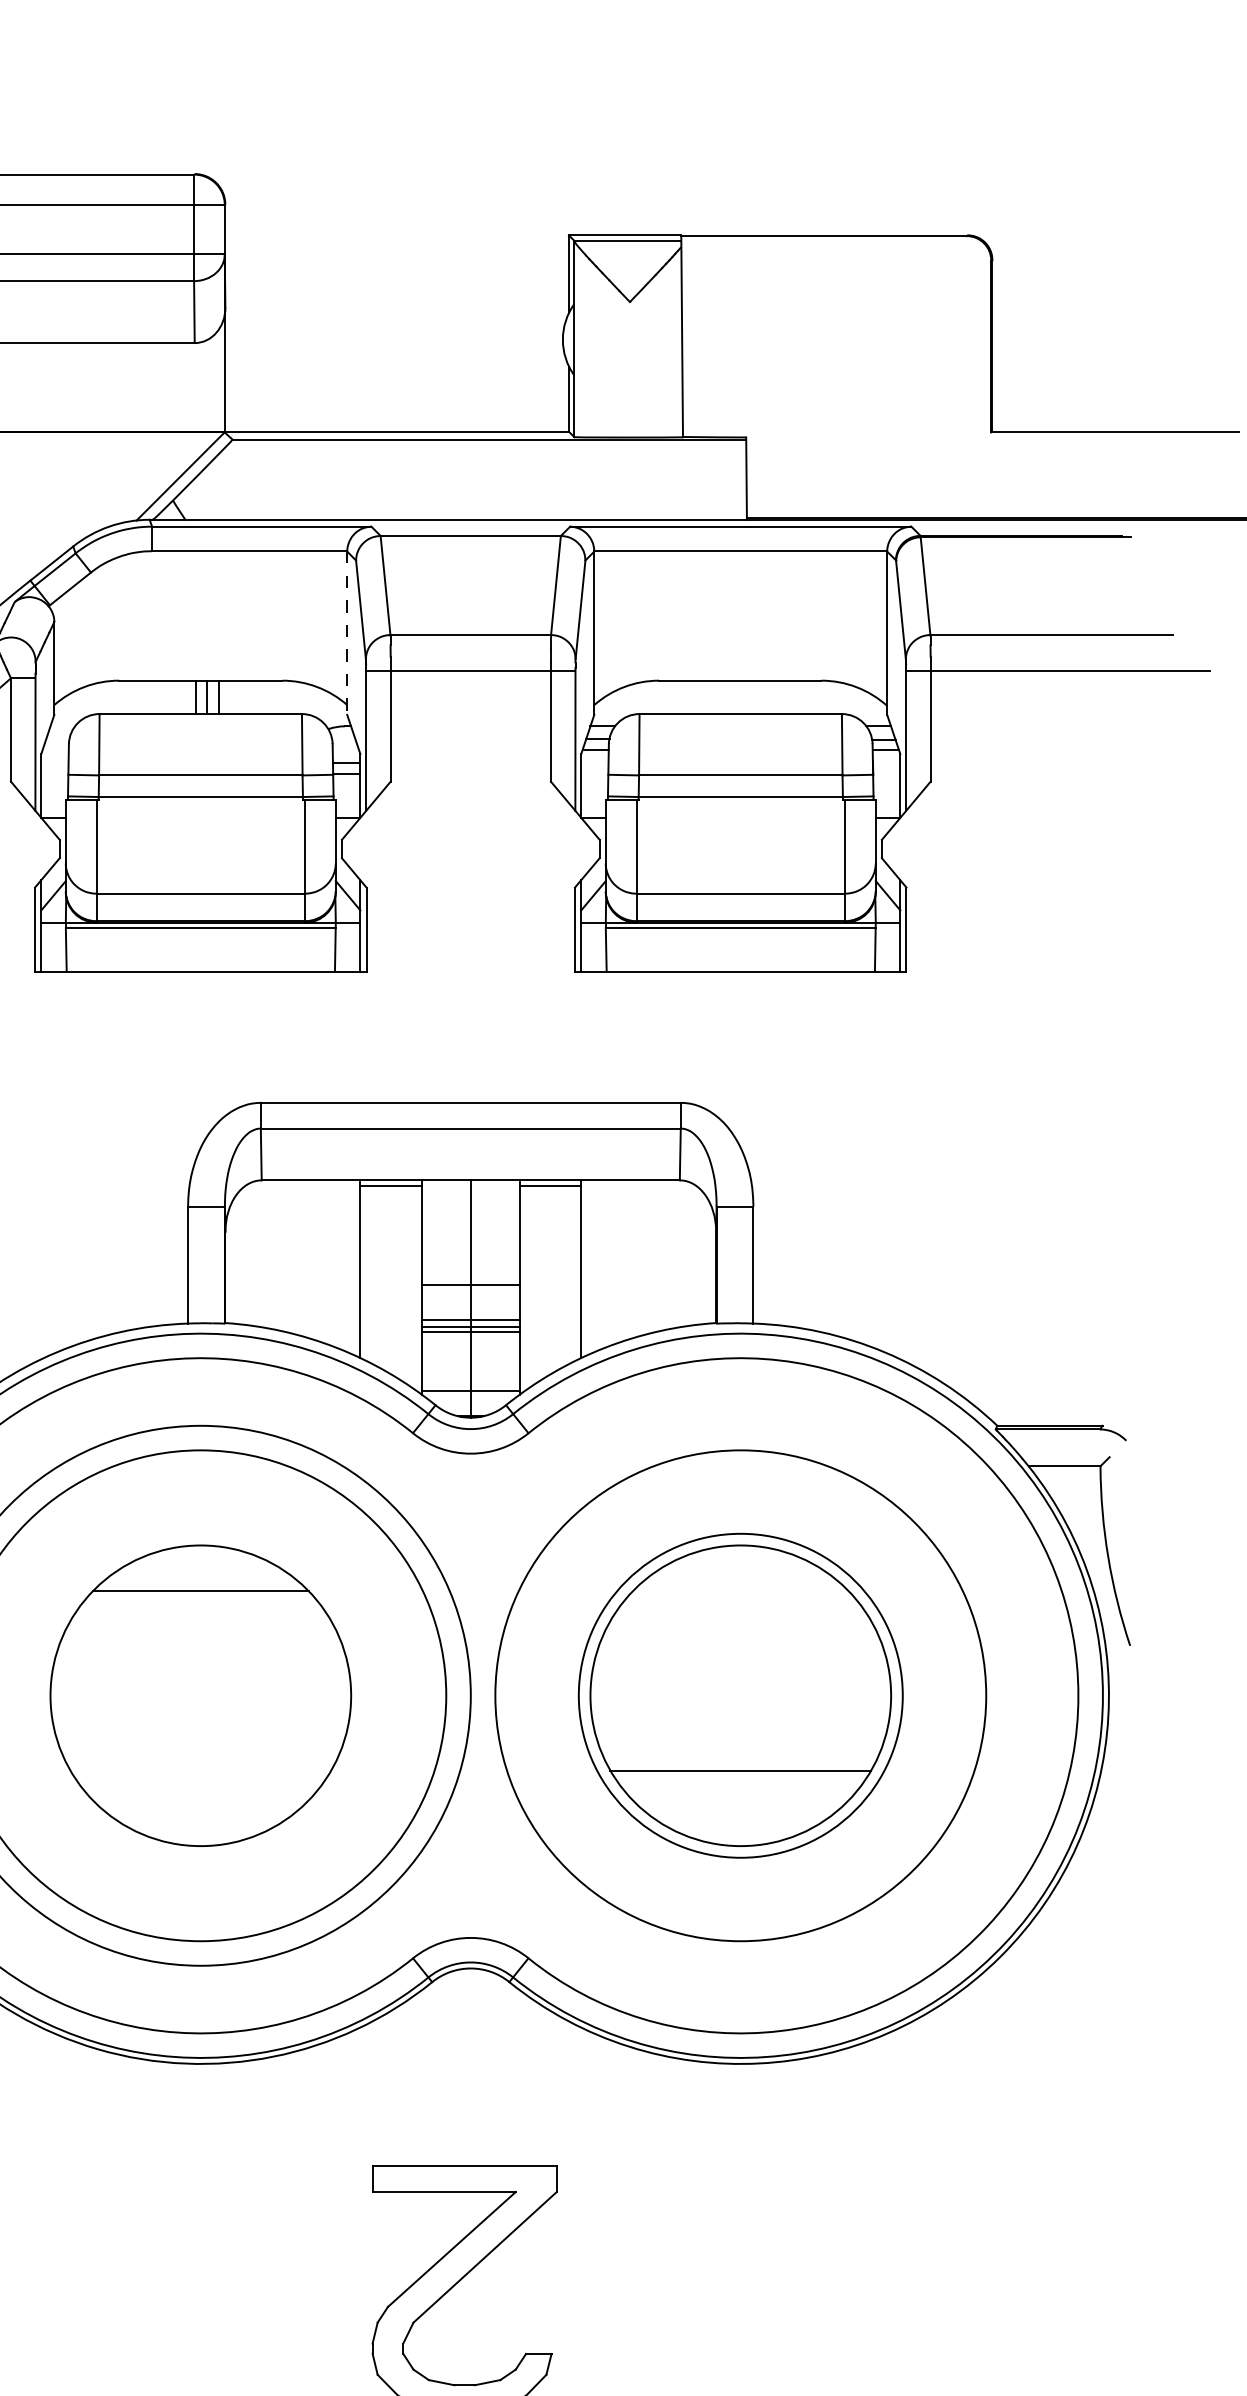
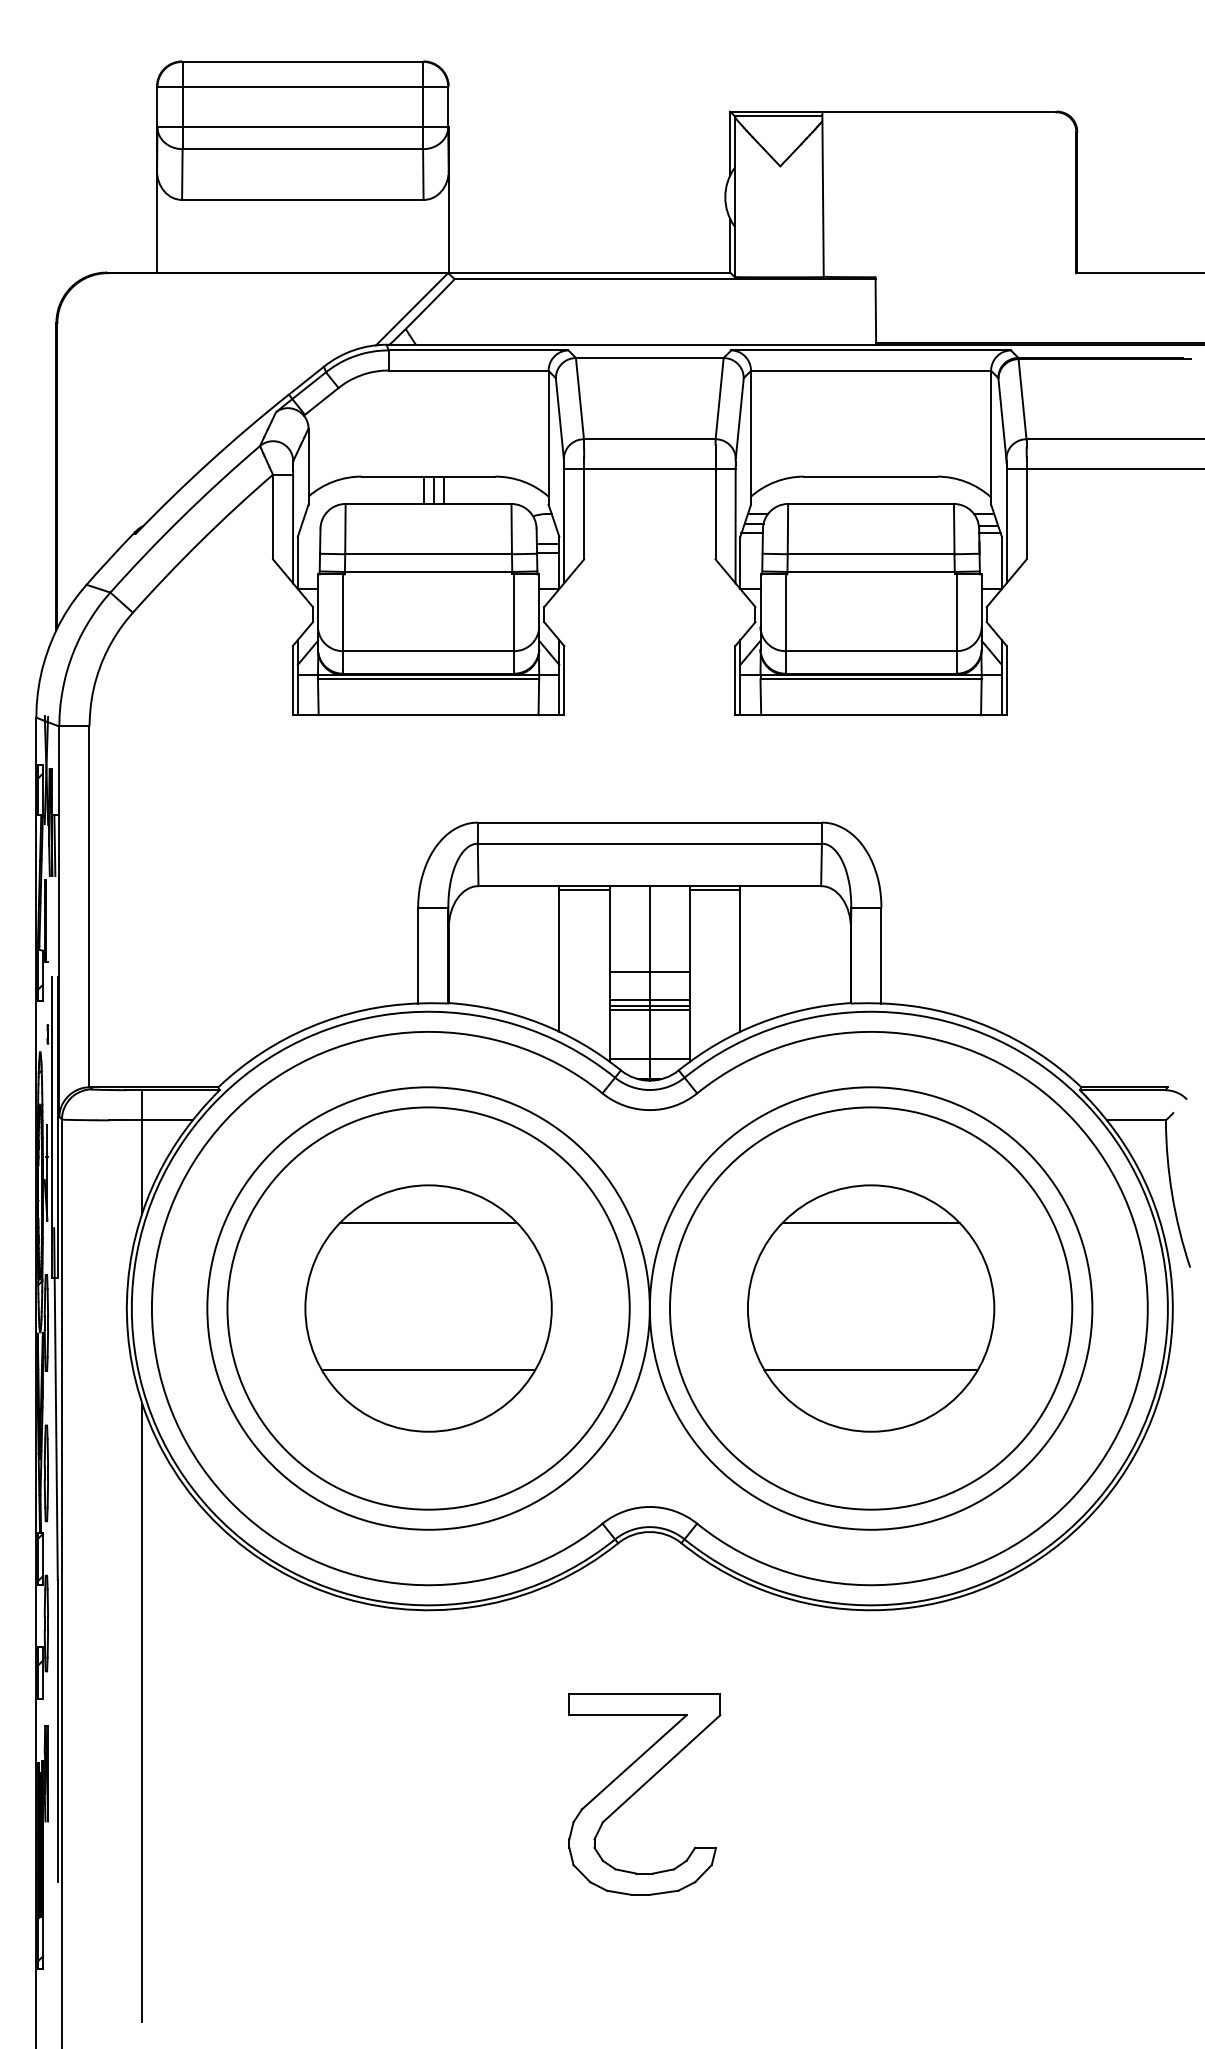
line: (347, 634) -> (548, 438), dashed -> solid
line: (740, 1590) -> (870, 1222), added
circle: (740, 1695) -> (870, 1308), size x1.67
line: (200, 1771) -> (428, 1370), added

